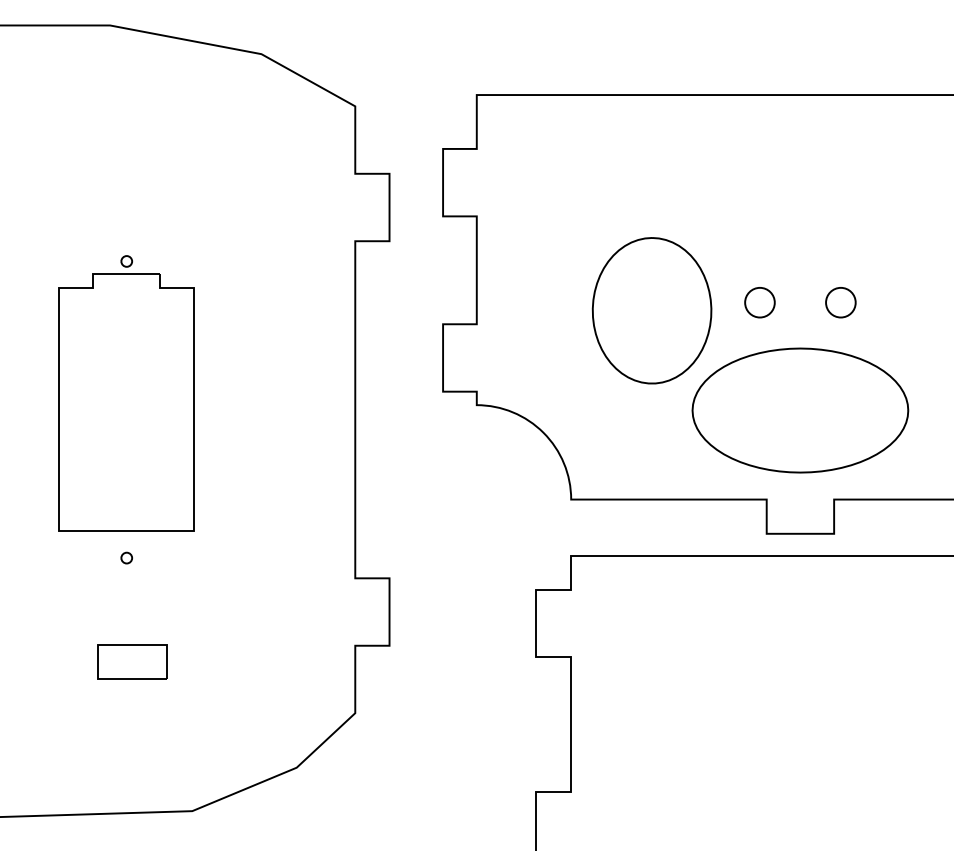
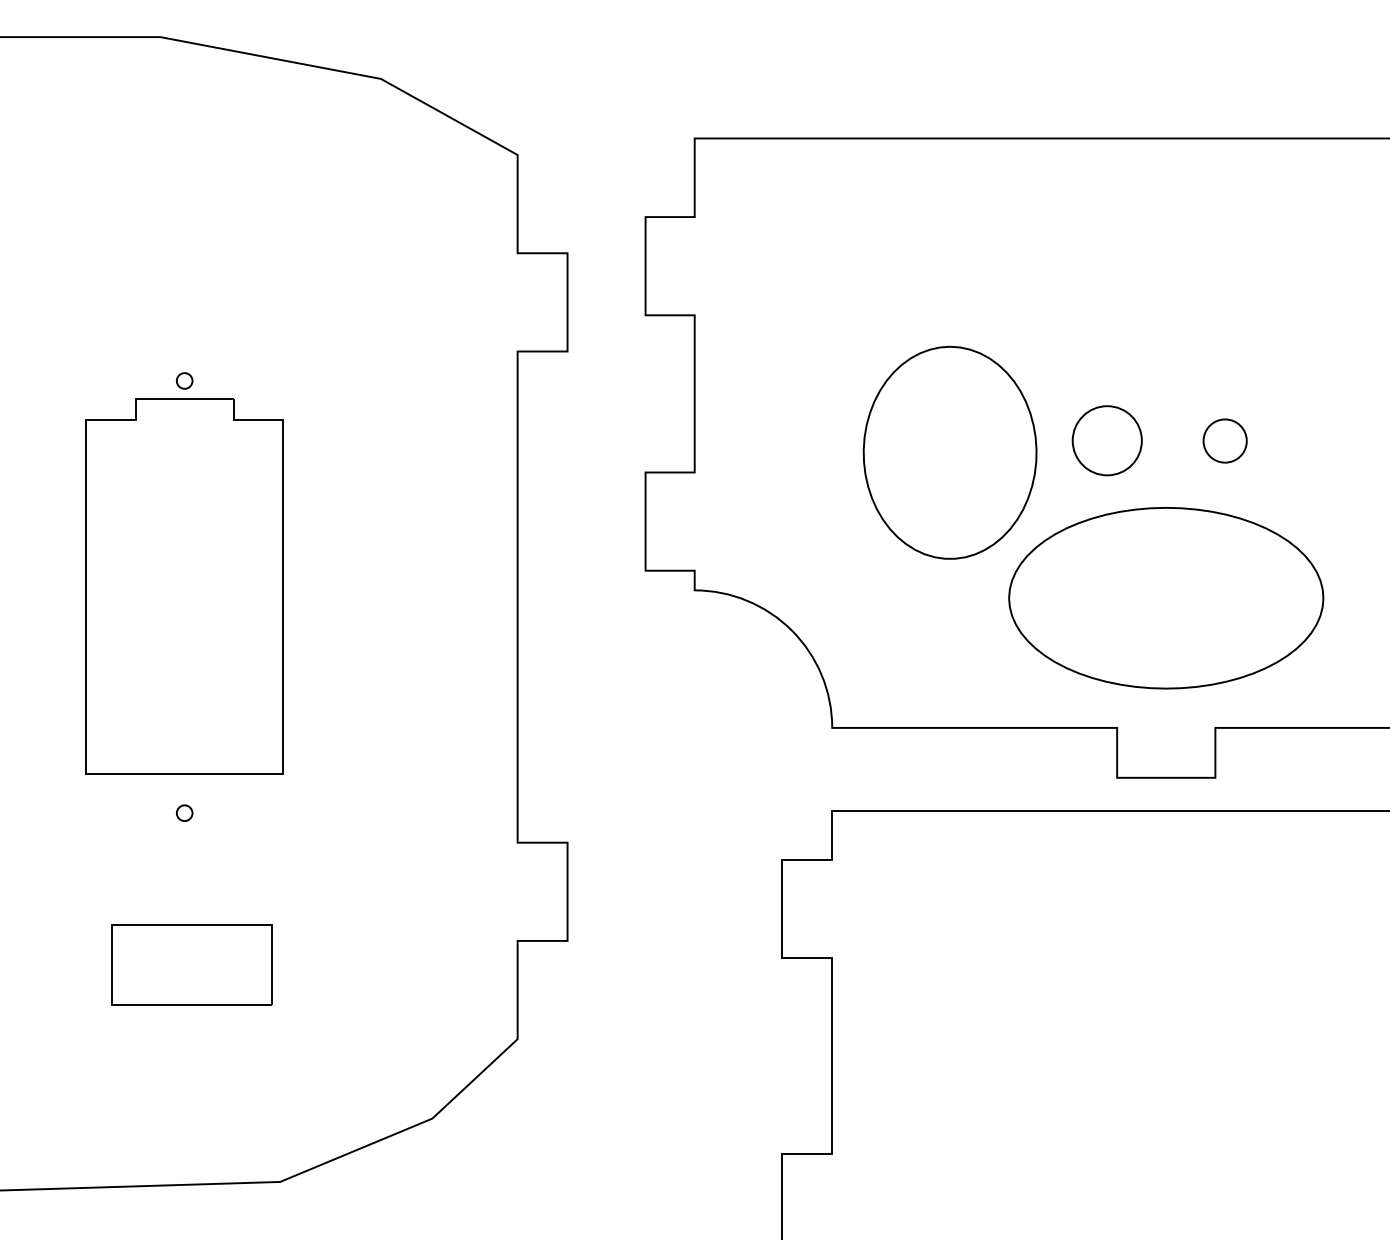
part: (759, 302) -> (1106, 440), size x1.6
part: (132, 661) -> (193, 963), size x1.6

